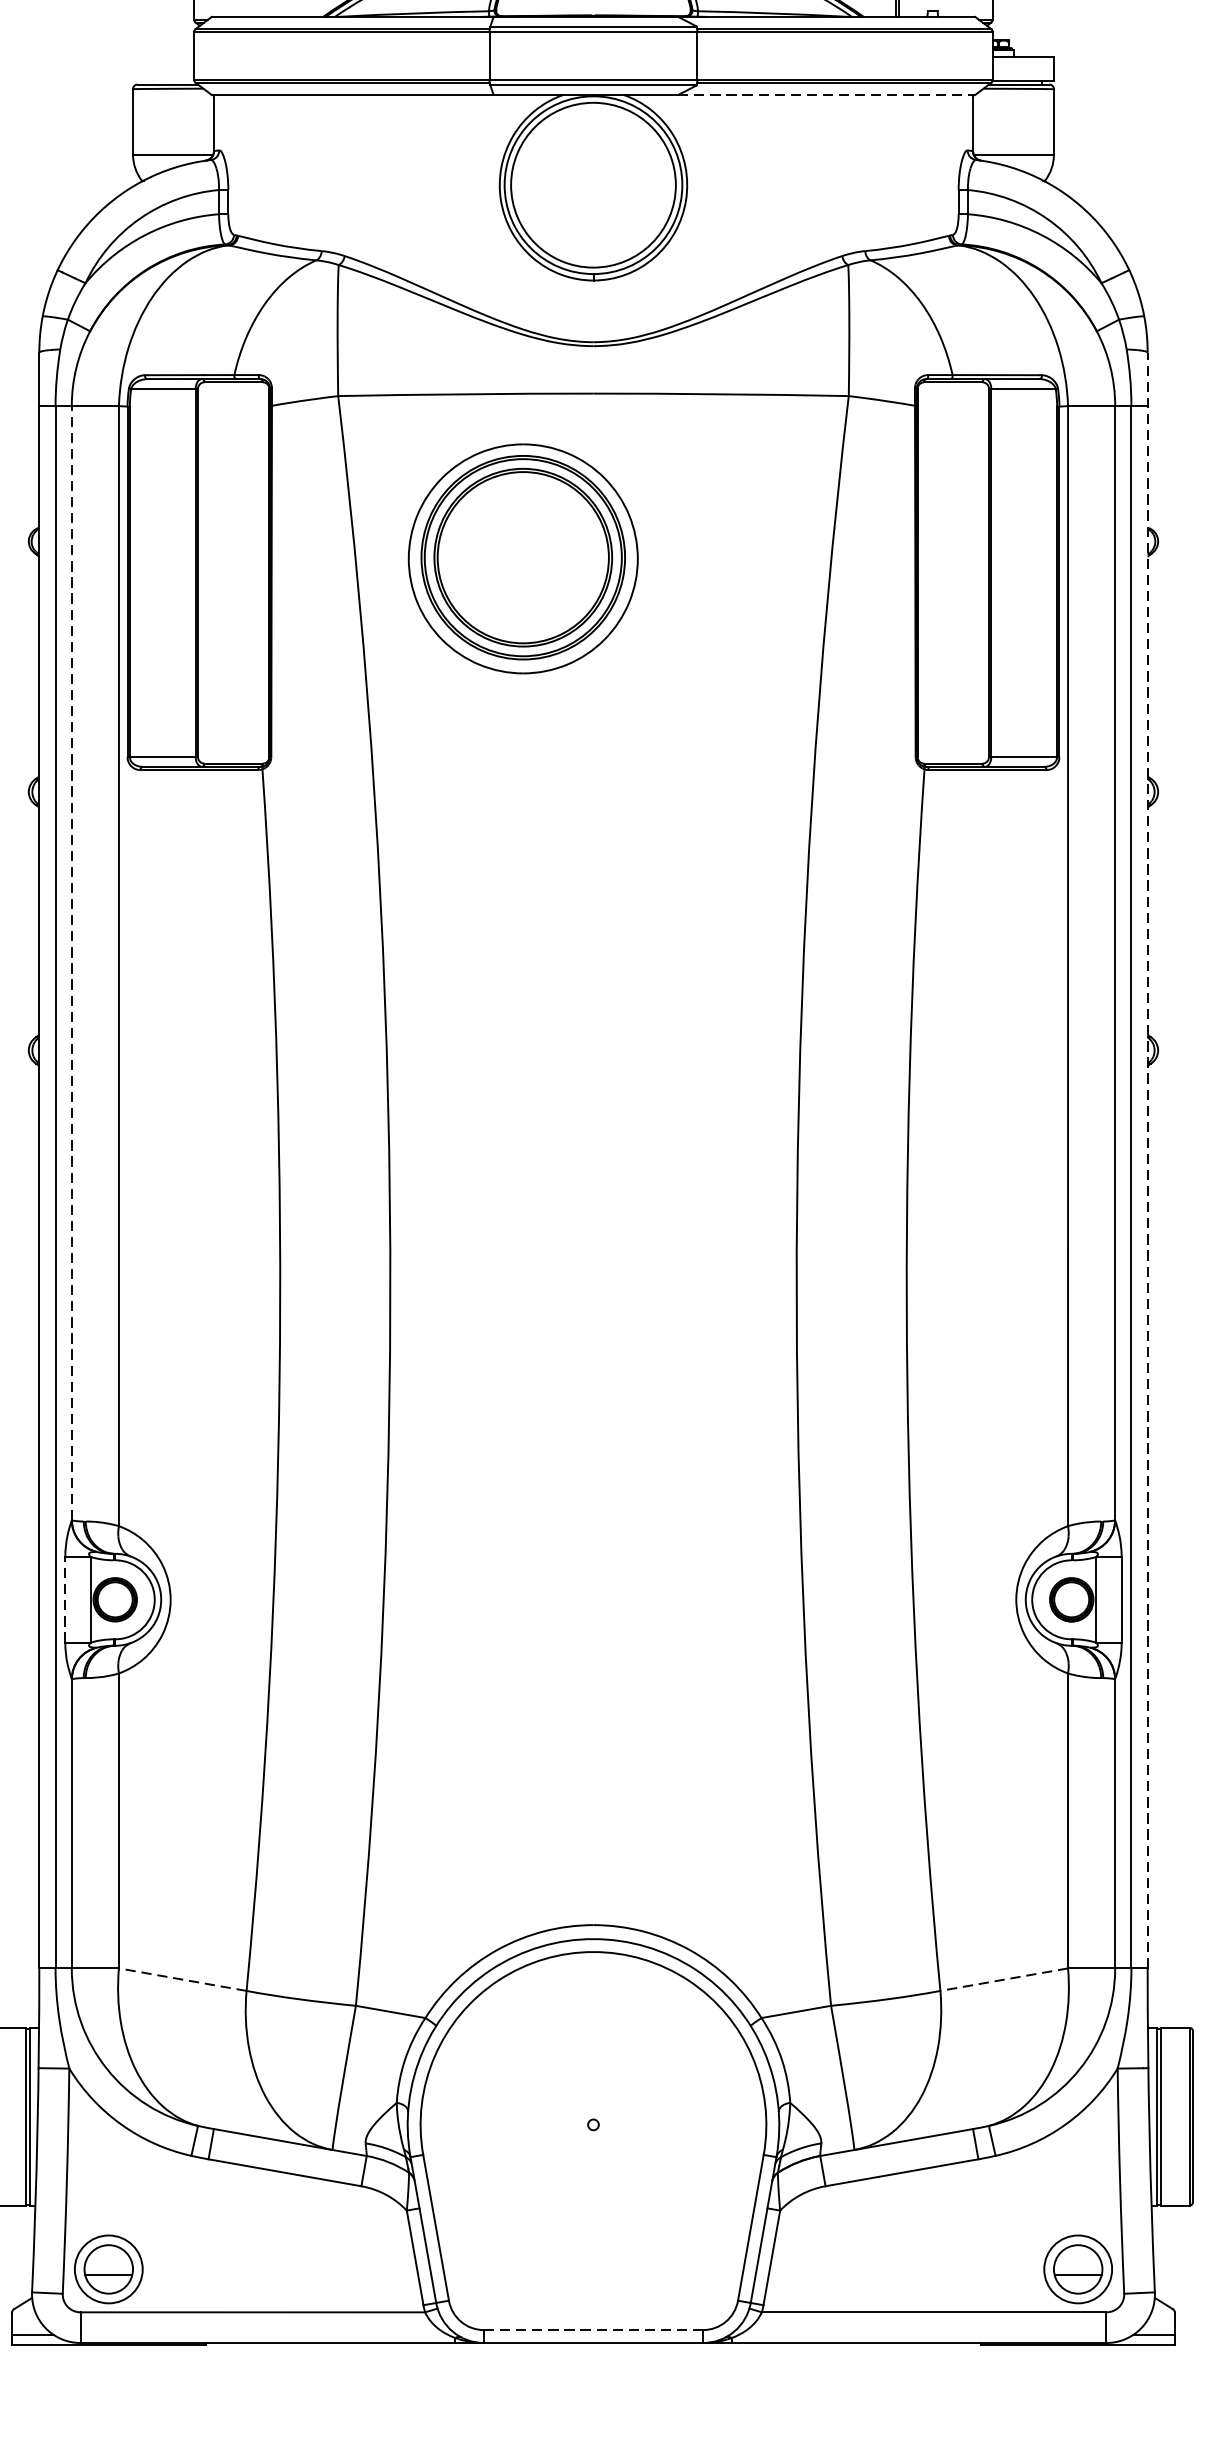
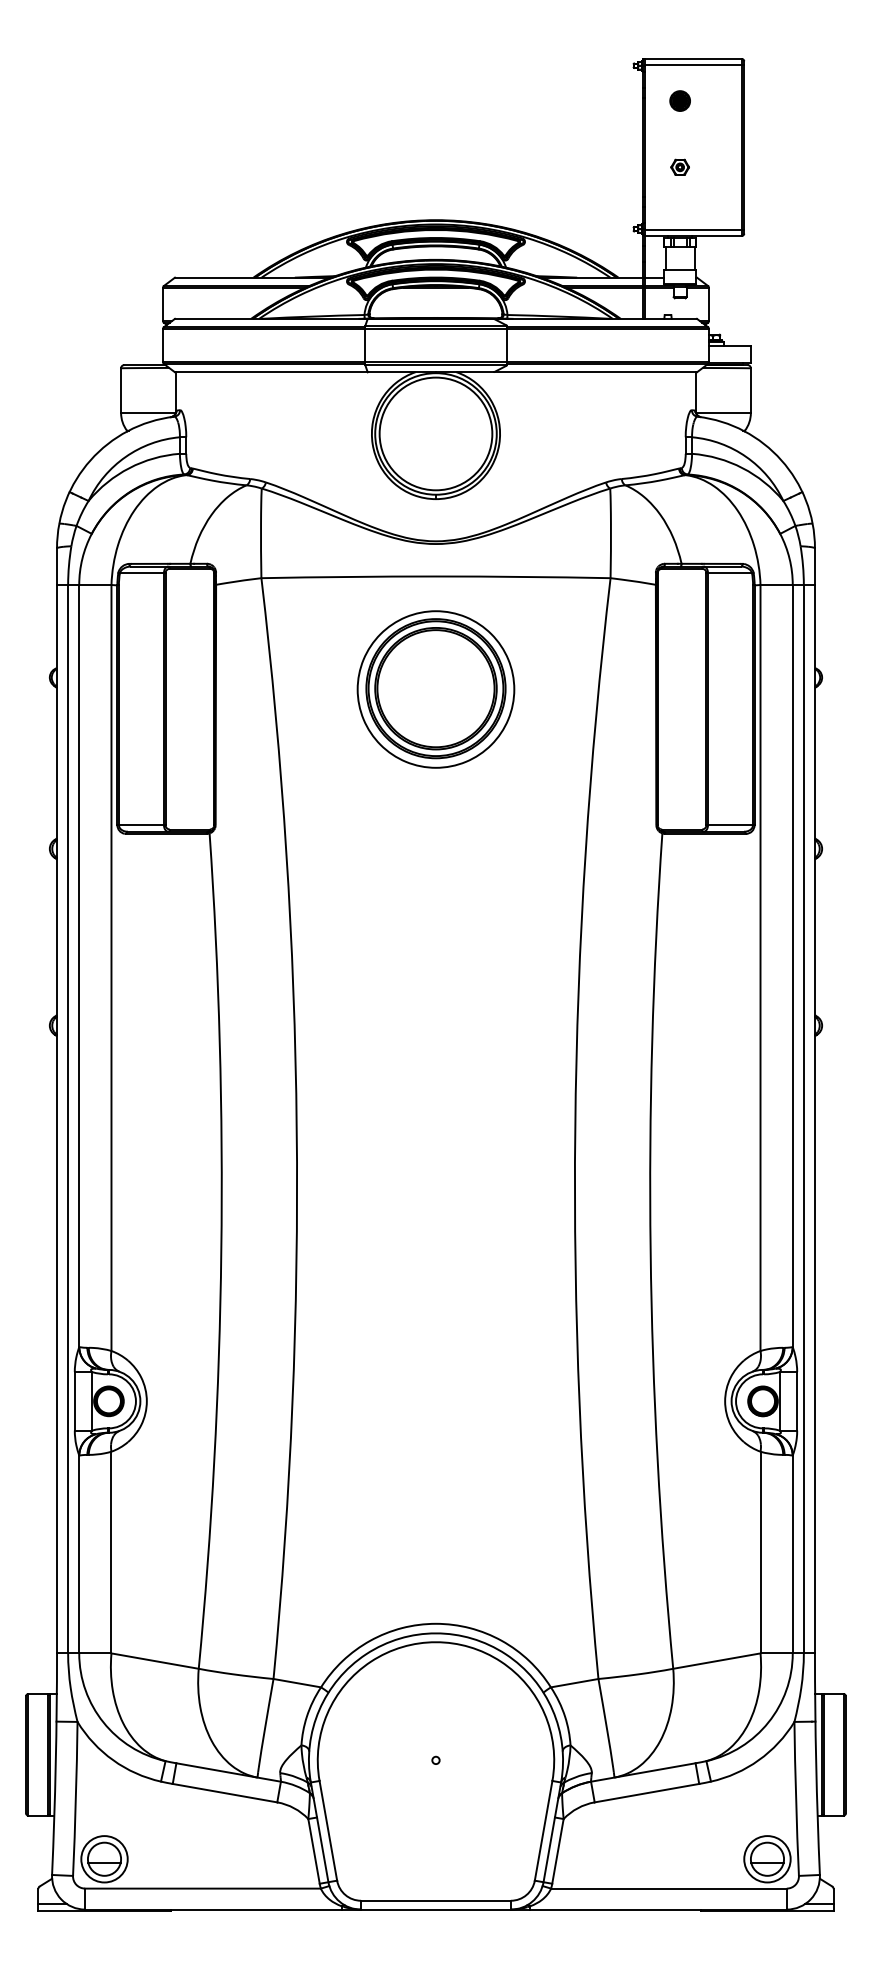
line: (826, 95) -> (595, 372), dashed -> solid
part: (522, 558) -> (435, 689), moved
line: (72, 962) -> (79, 965), dashed -> solid
line: (1146, 1159) -> (814, 1100), dashed -> solid
line: (64, 1598) -> (74, 1400), dashed -> solid
line: (181, 1980) -> (154, 1661), dashed -> solid
line: (1003, 1980) -> (716, 1661), dashed -> solid
line: (592, 2329) -> (435, 1900), dashed -> solid

